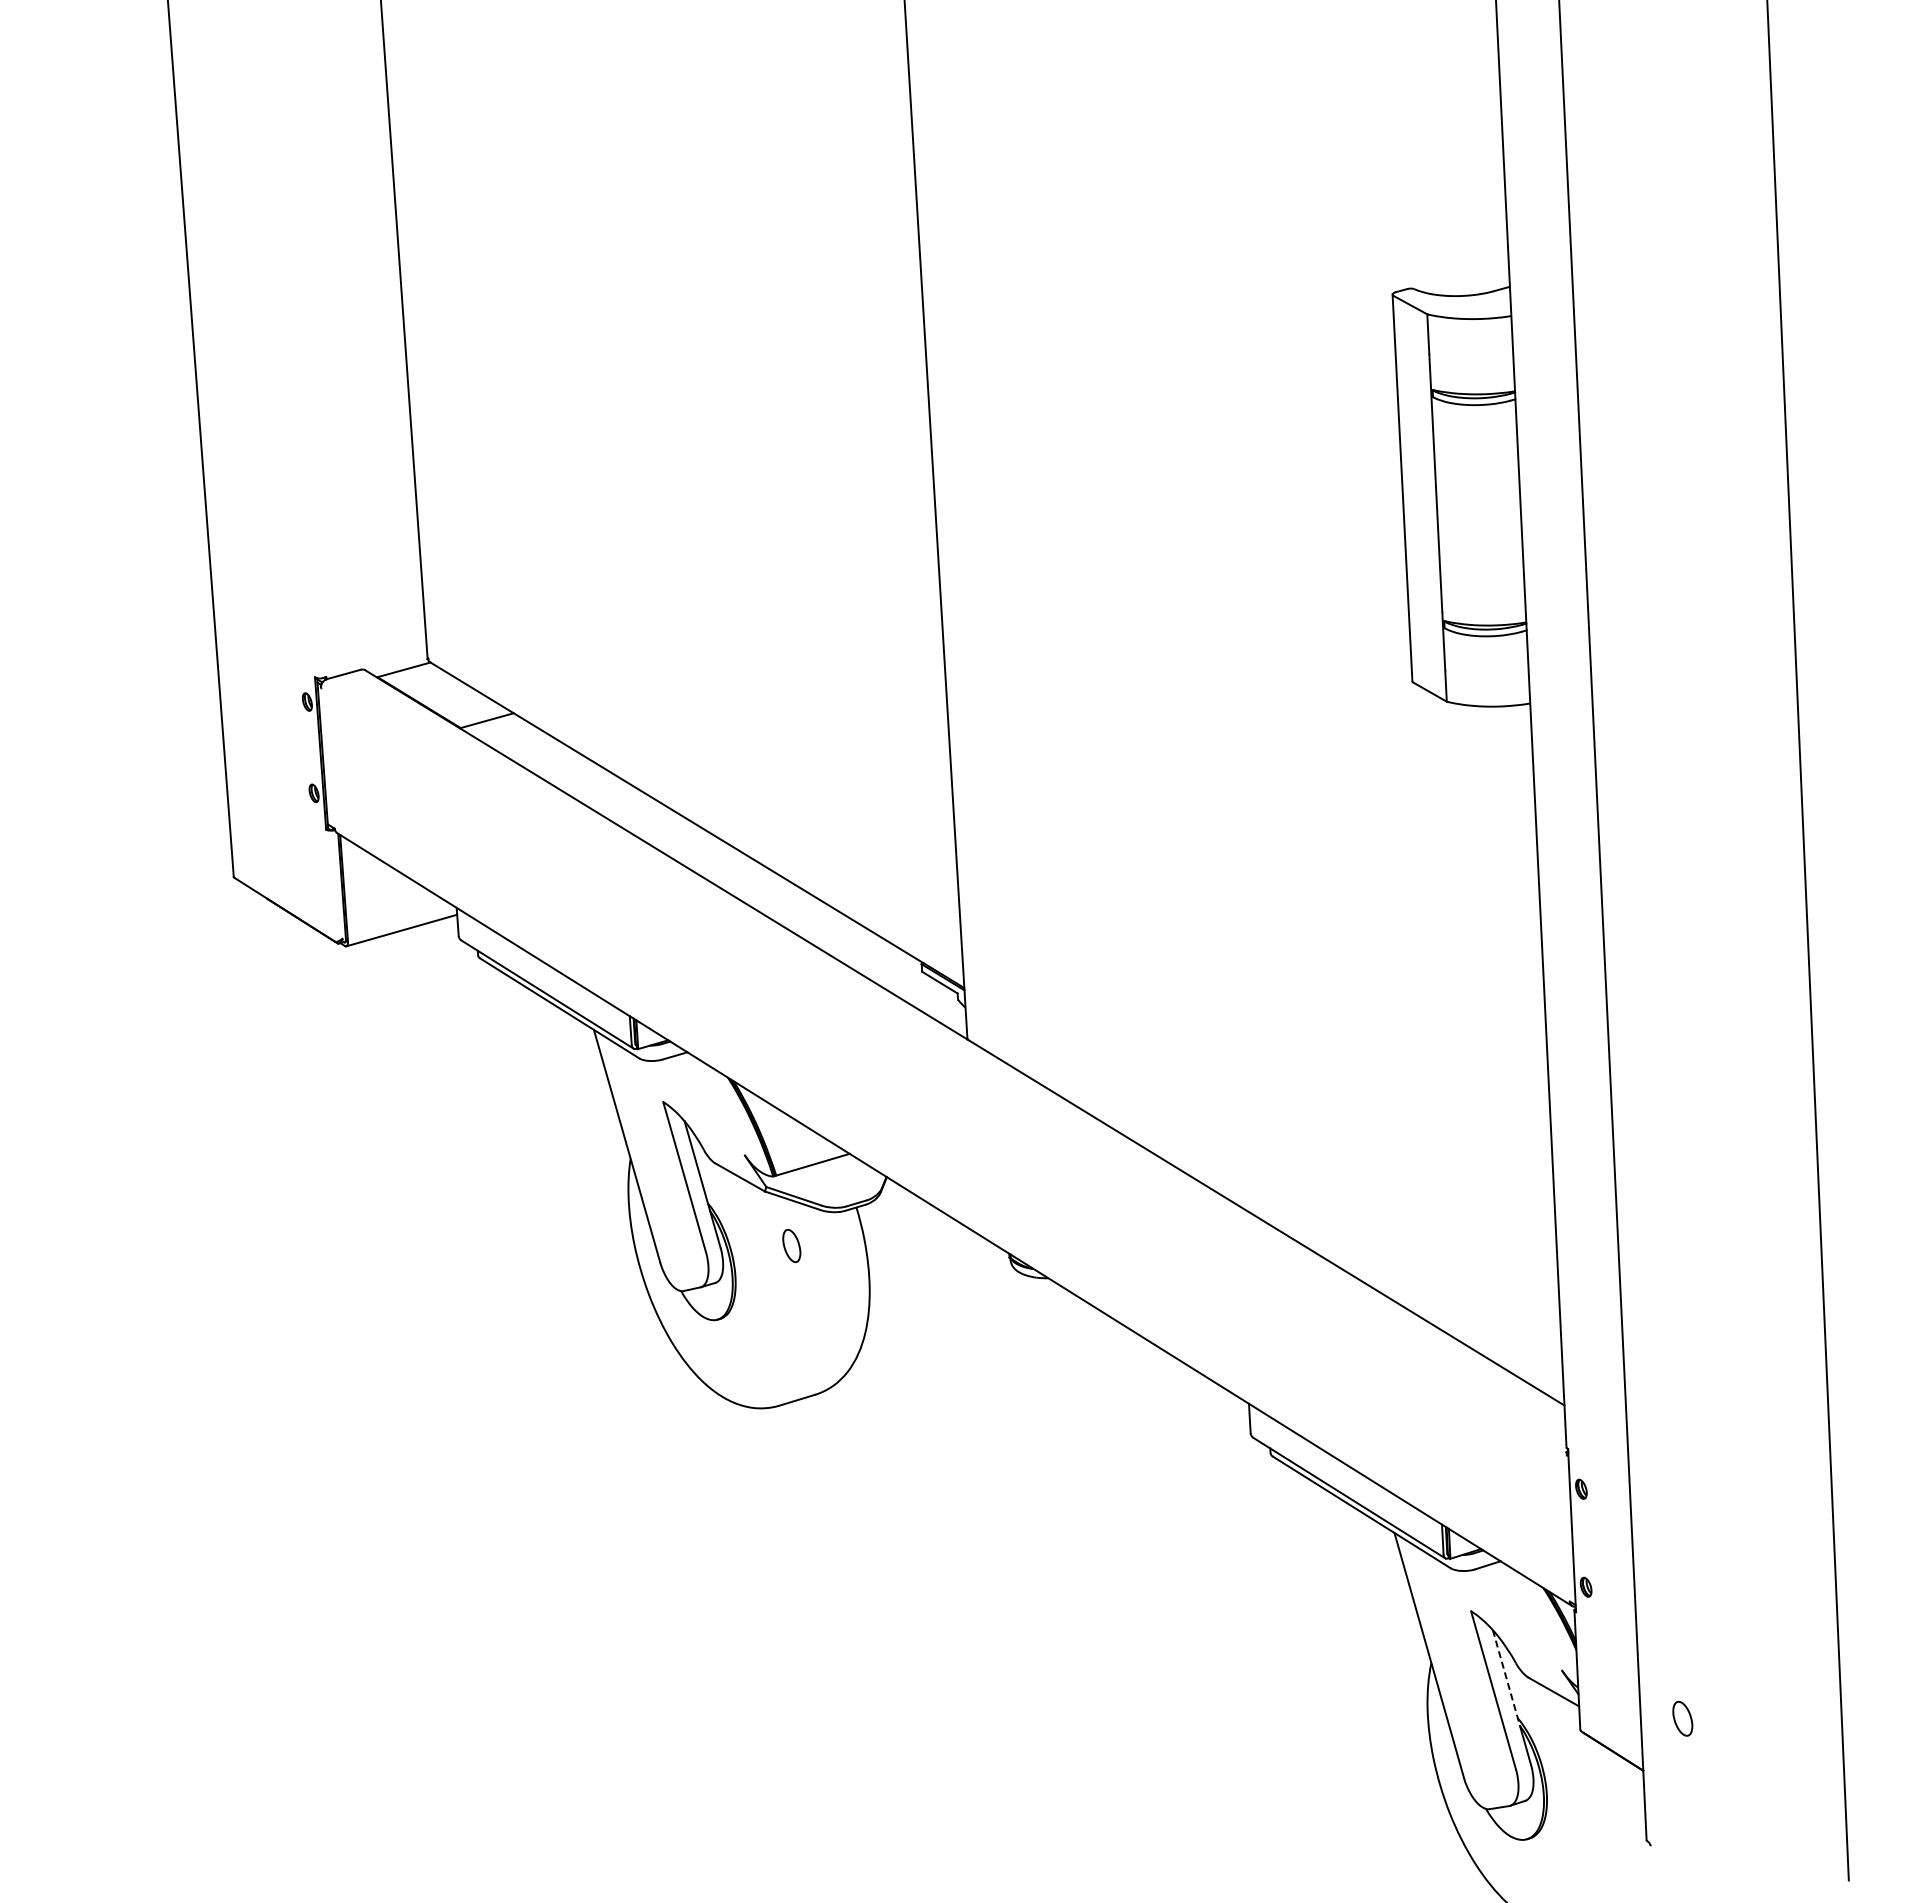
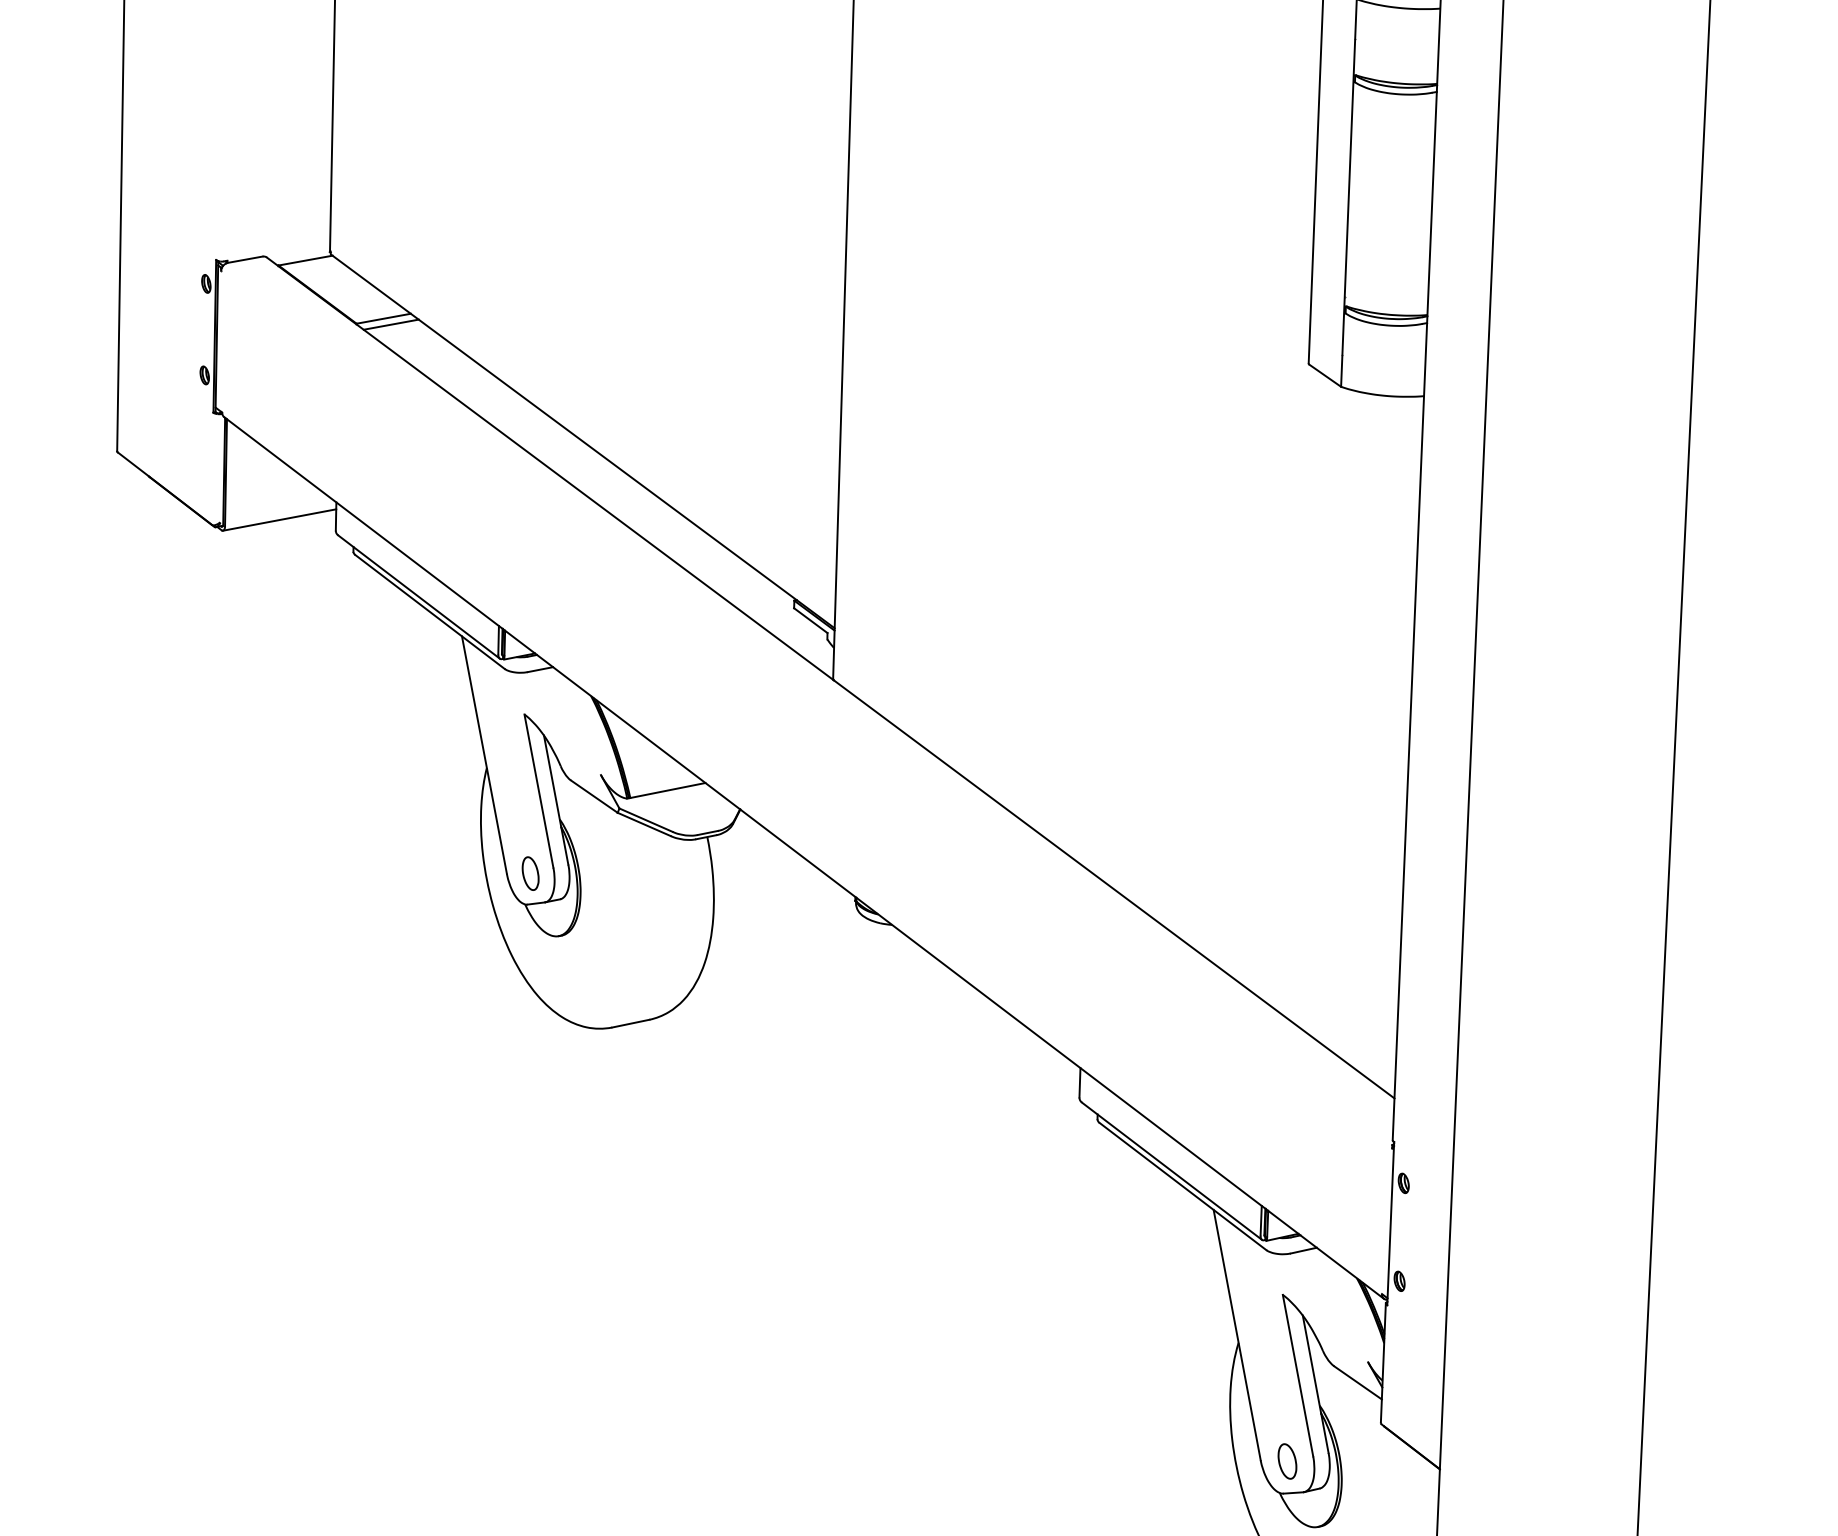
line: (495, 725) -> (391, 324), added
part: (791, 1245) -> (530, 873), moved
line: (1506, 1678) -> (1312, 1365), dashed -> solid
part: (1682, 1718) -> (1287, 1461), moved

